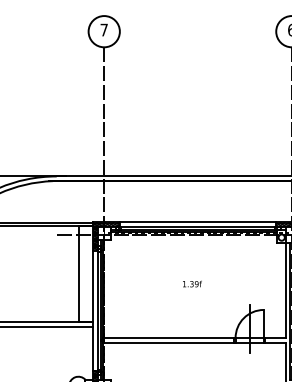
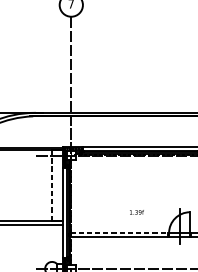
line: (78, 274) -> (52, 185), solid -> dashed
text: (192, 283) -> (136, 211), moved
line: (169, 338) -> (119, 233), solid -> dashed

